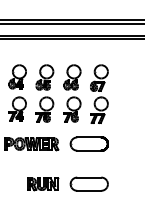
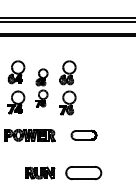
part: (44, 93) -> (41, 87), size x0.7
part: (99, 94) -> (93, 88), removed
part: (89, 144) -> (83, 135), size x0.7

